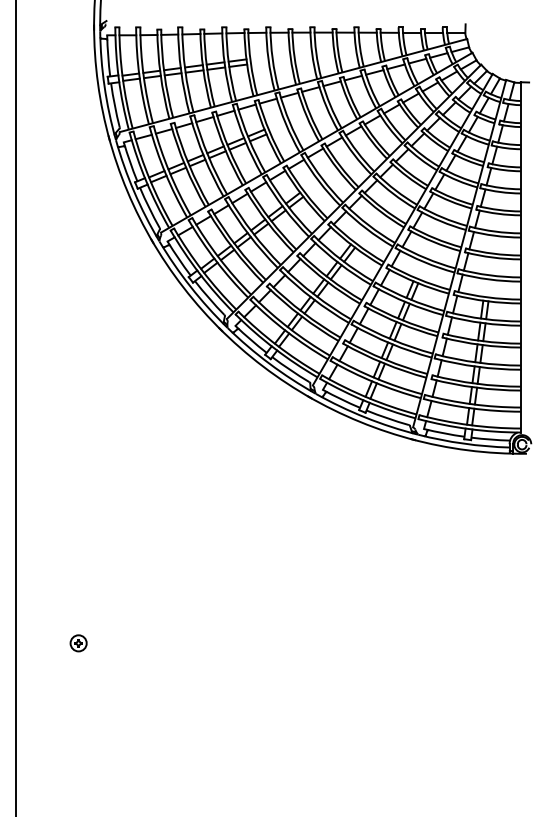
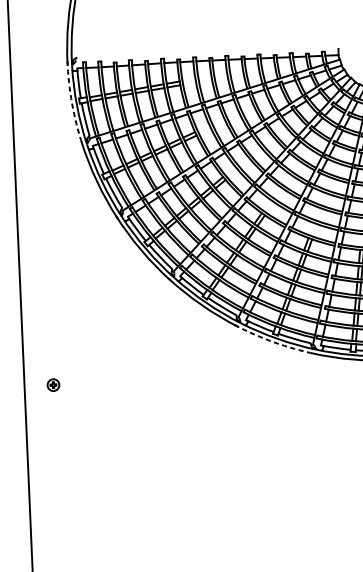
arc: (98, 83) -> (72, 103), solid -> dashed
arc: (360, 421) -> (274, 342), solid -> dashed
part: (78, 643) -> (53, 385), moved

